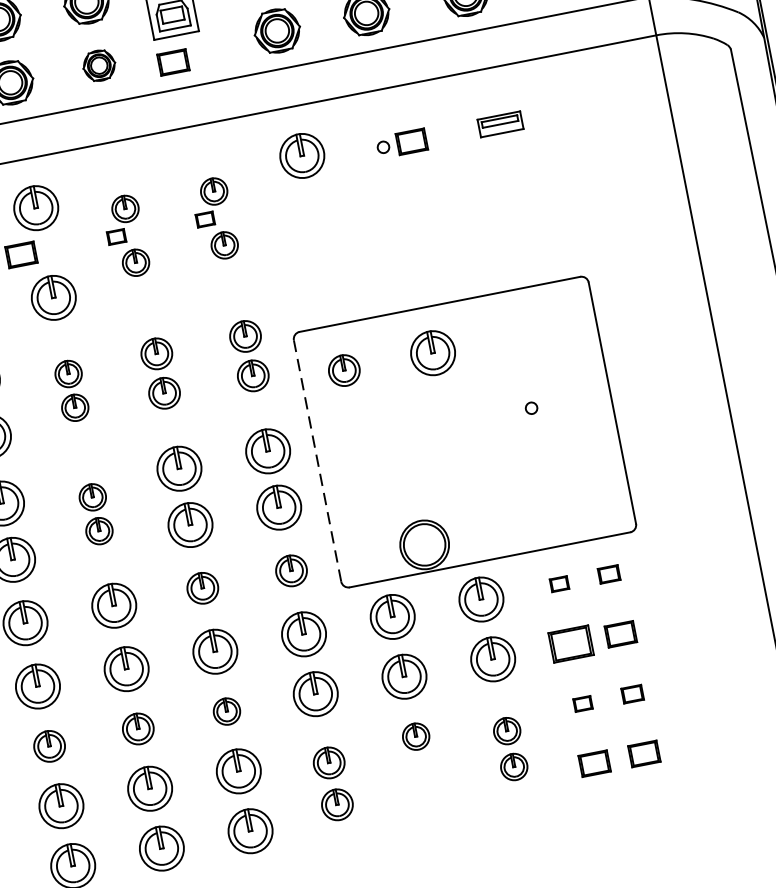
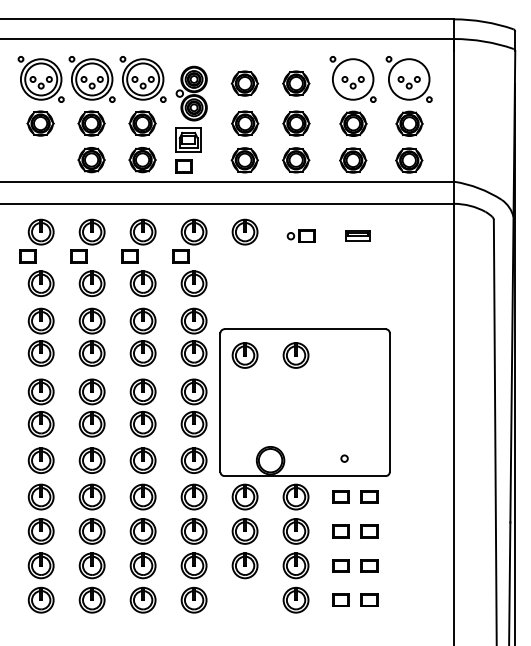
part: (99, 66) -> (142, 160), size x1.43
part: (214, 219) -> (189, 257), size x1.67
part: (125, 236) -> (138, 257), size x1.67
part: (248, 355) -> (193, 336), size x1.43
part: (343, 370) -> (244, 355), size x1.43
part: (159, 372) -> (142, 336), size x1.43
part: (70, 389) -> (91, 336), size x1.67
circle: (531, 407) -> (344, 458), moved
line: (317, 460) -> (220, 402), dashed -> solid
part: (94, 513) -> (91, 407), size x1.67
part: (290, 570) -> (193, 460), size x1.43
part: (609, 573) -> (369, 496), size x1.43
part: (558, 583) -> (340, 496), size x1.67
part: (201, 588) -> (142, 460), size x1.43
part: (570, 644) -> (340, 531), size x0.71
part: (632, 693) -> (369, 565), size x1.43
part: (582, 703) -> (340, 565), size x1.67
part: (225, 711) -> (142, 531), size x1.67
part: (137, 729) -> (91, 531), size x1.43
part: (415, 736) -> (244, 565), size x1.67
part: (48, 746) -> (40, 531), size x1.43
part: (509, 748) -> (295, 582), size x1.67
part: (332, 783) -> (193, 582), size x1.43

